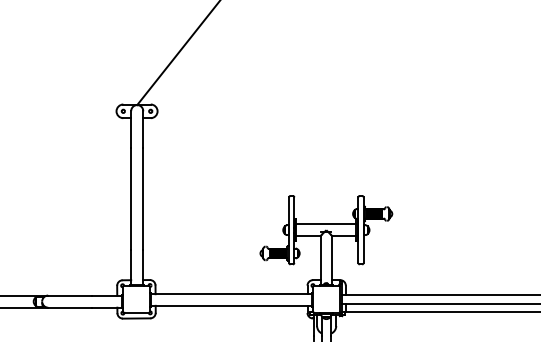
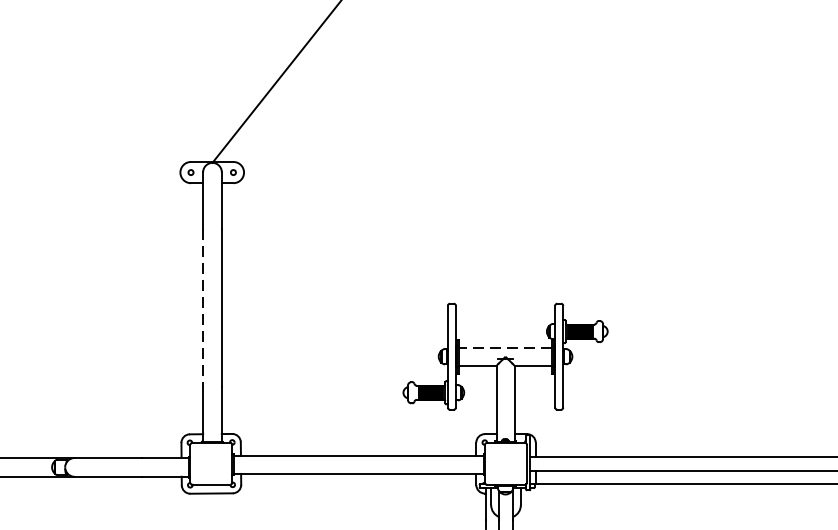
line: (131, 199) -> (203, 309), solid -> dashed
line: (325, 224) -> (504, 347), solid -> dashed

